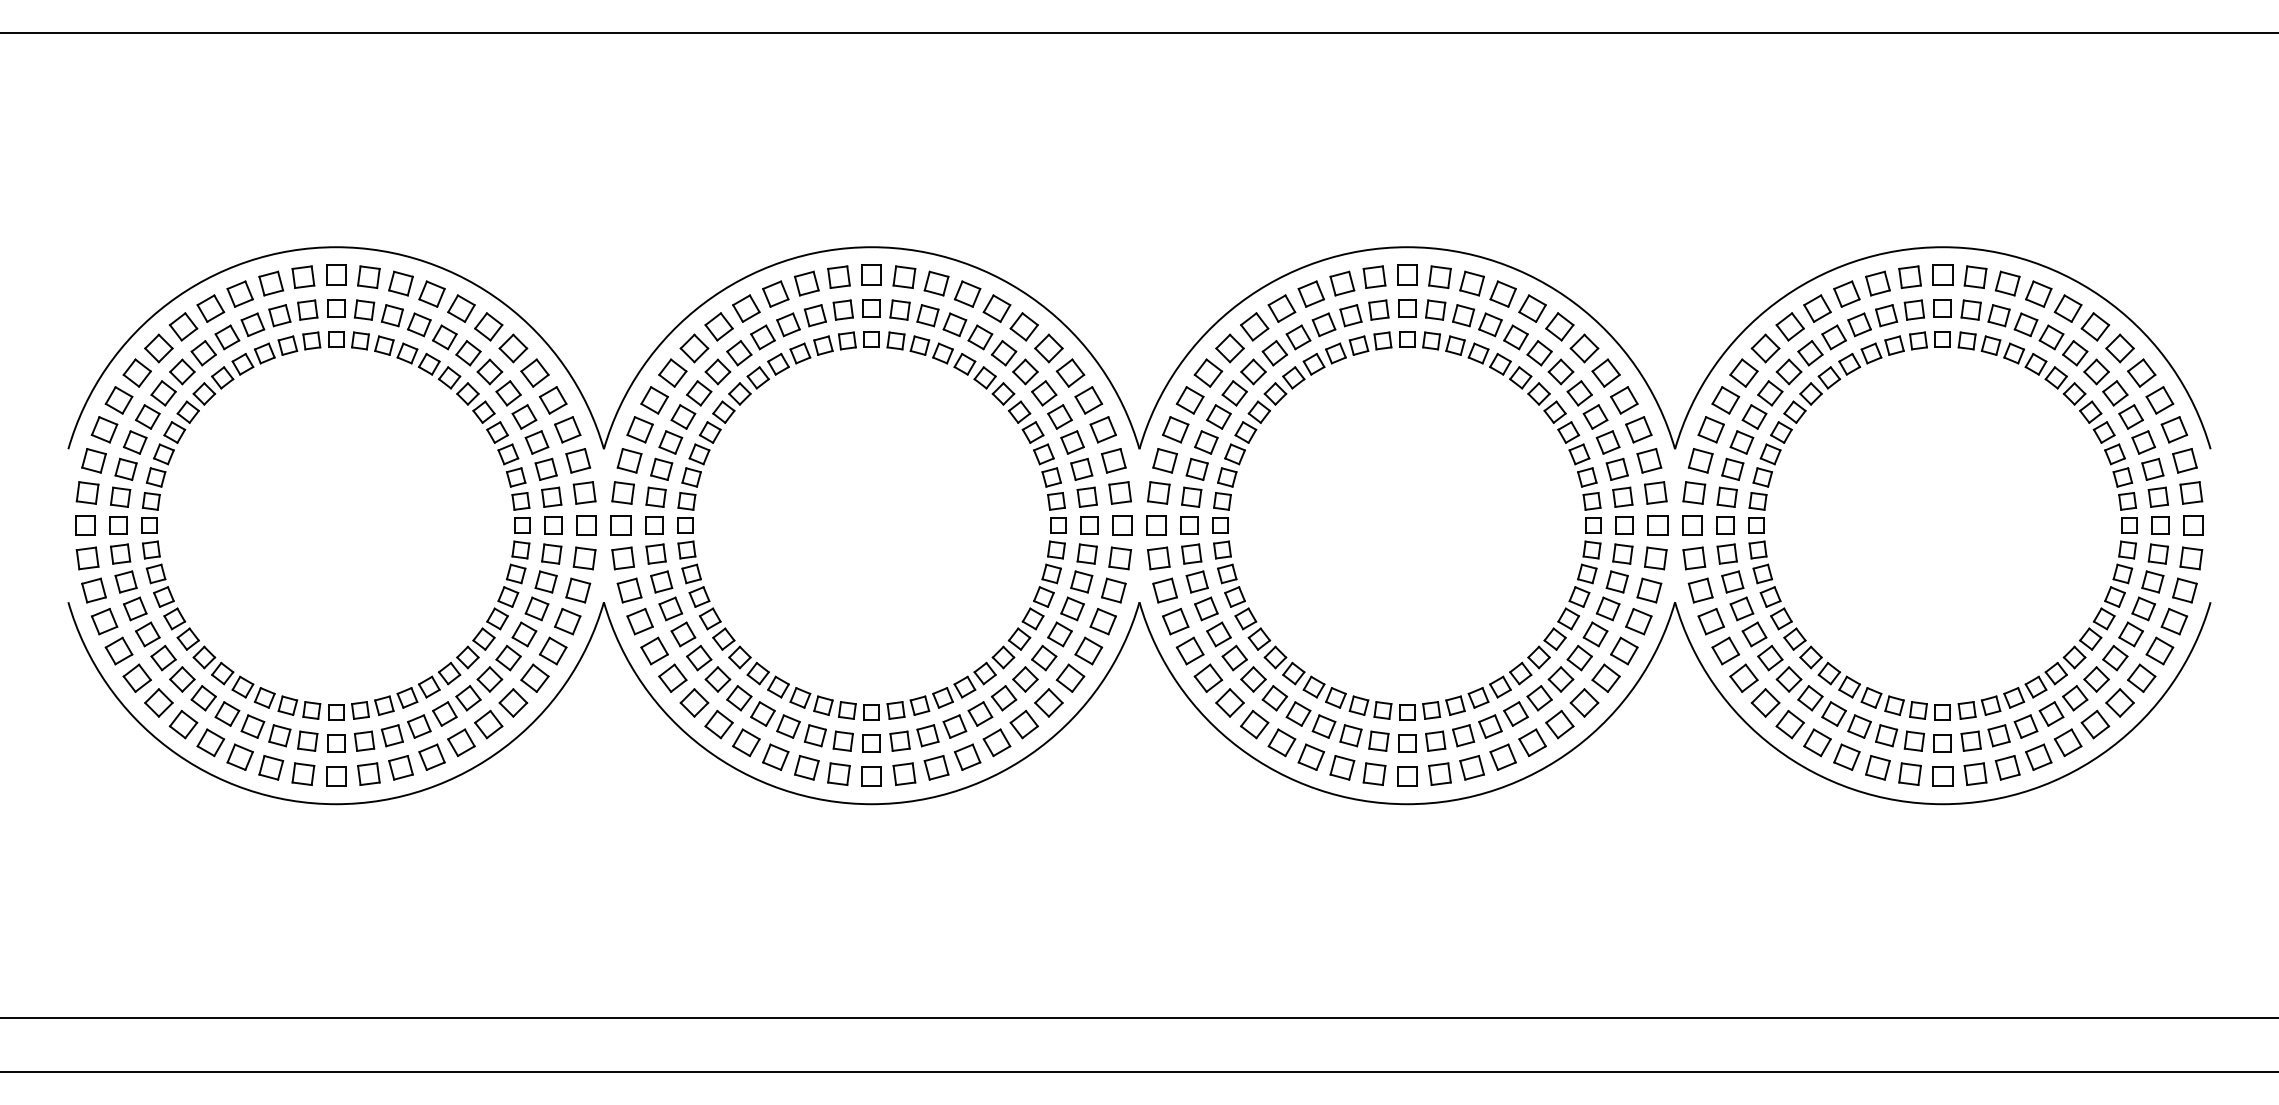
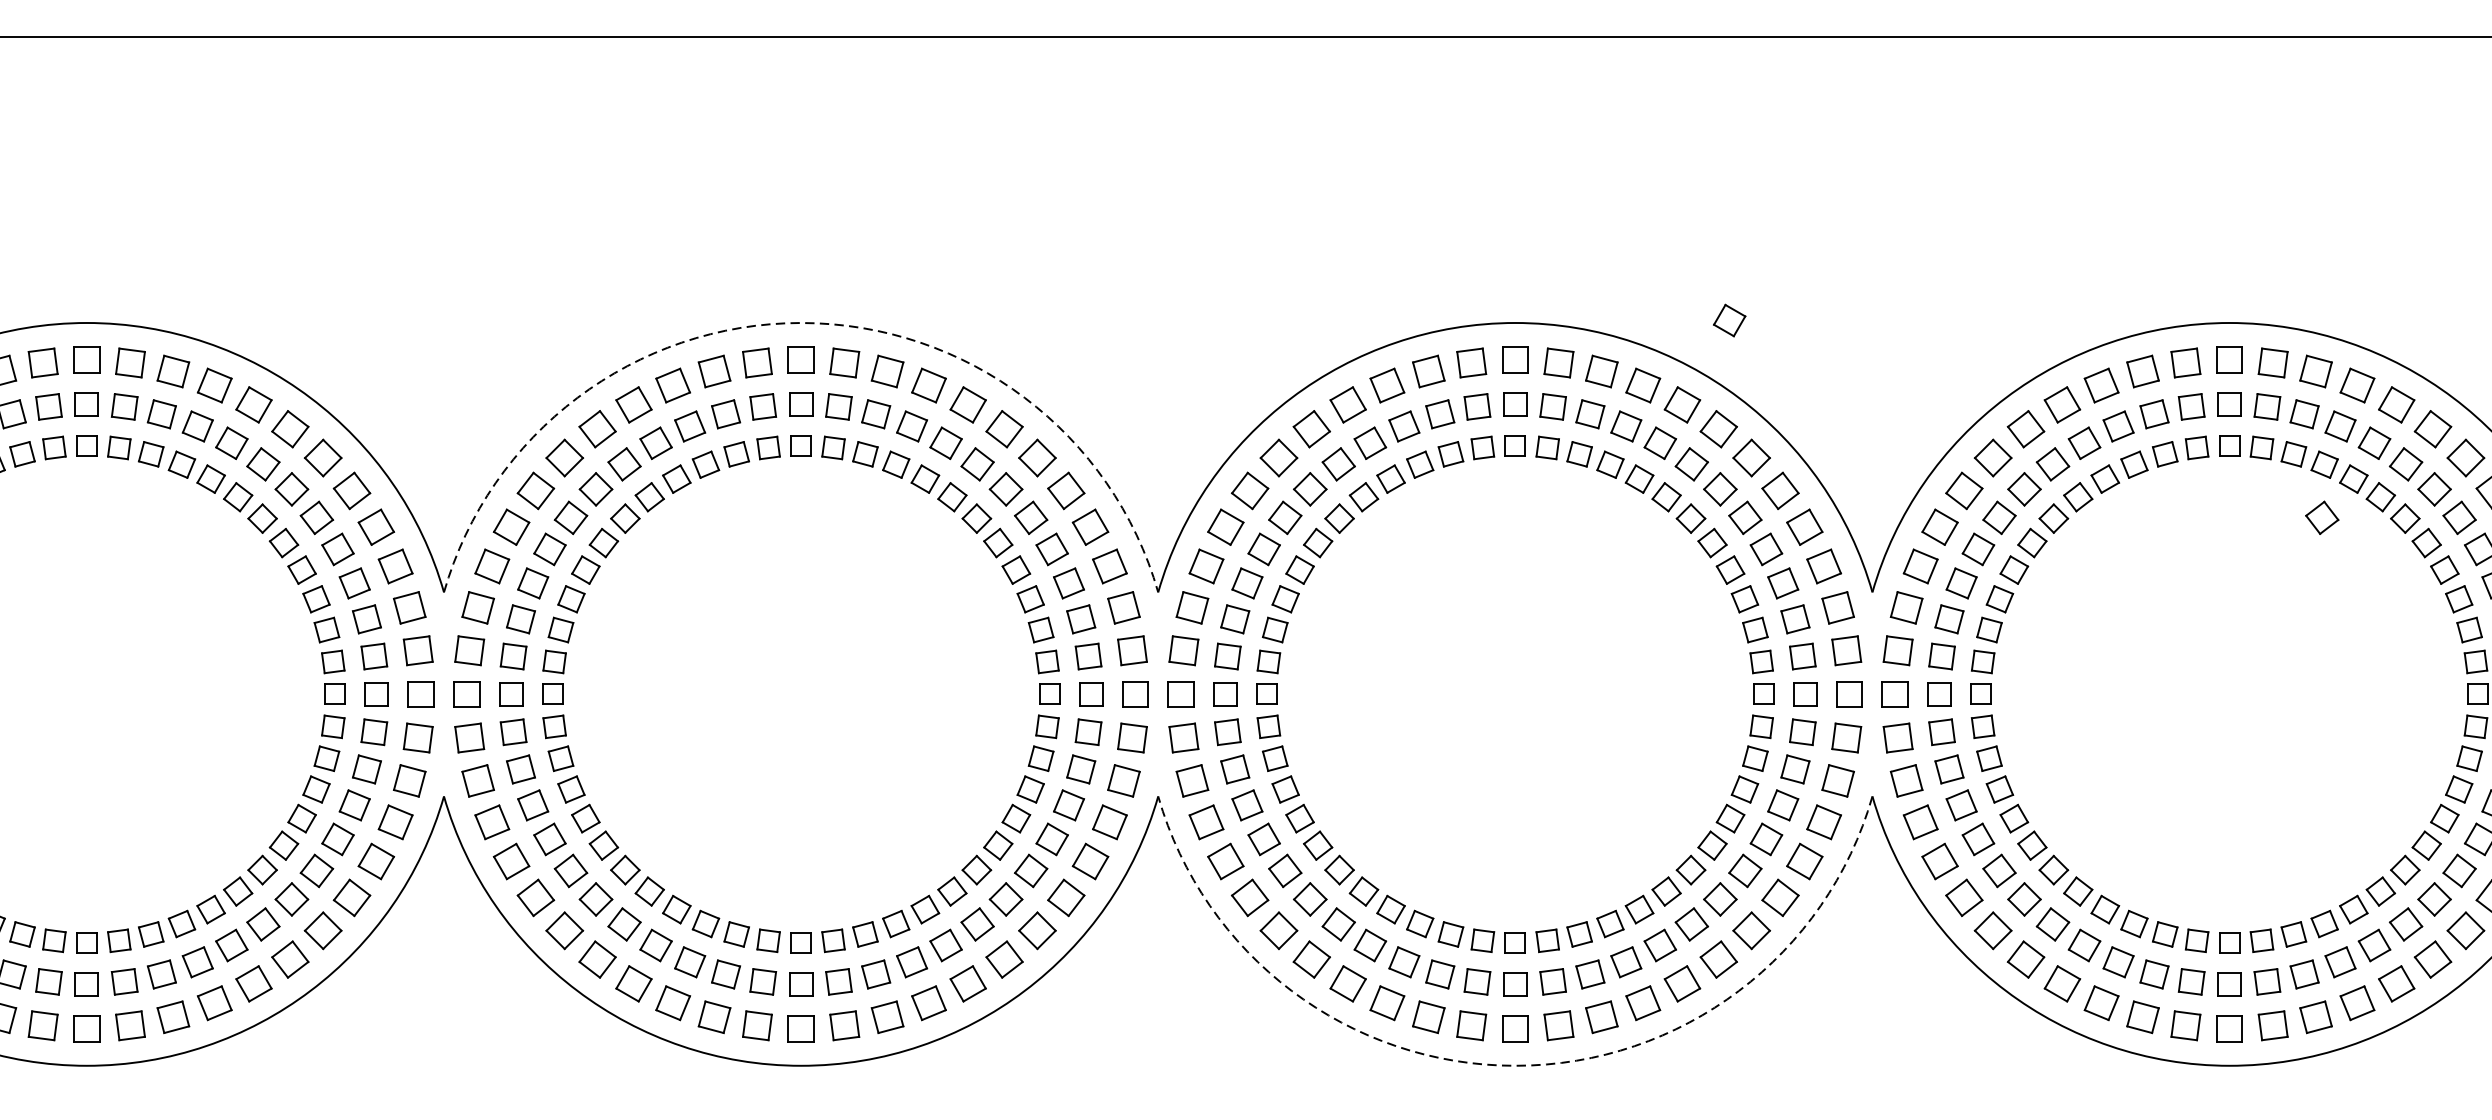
part: (1567, 245) -> (1729, 320), added
arc: (871, 247) -> (800, 323), solid -> dashed
part: (2012, 393) -> (2322, 518), added
arc: (1407, 804) -> (1515, 1066), solid -> dashed

